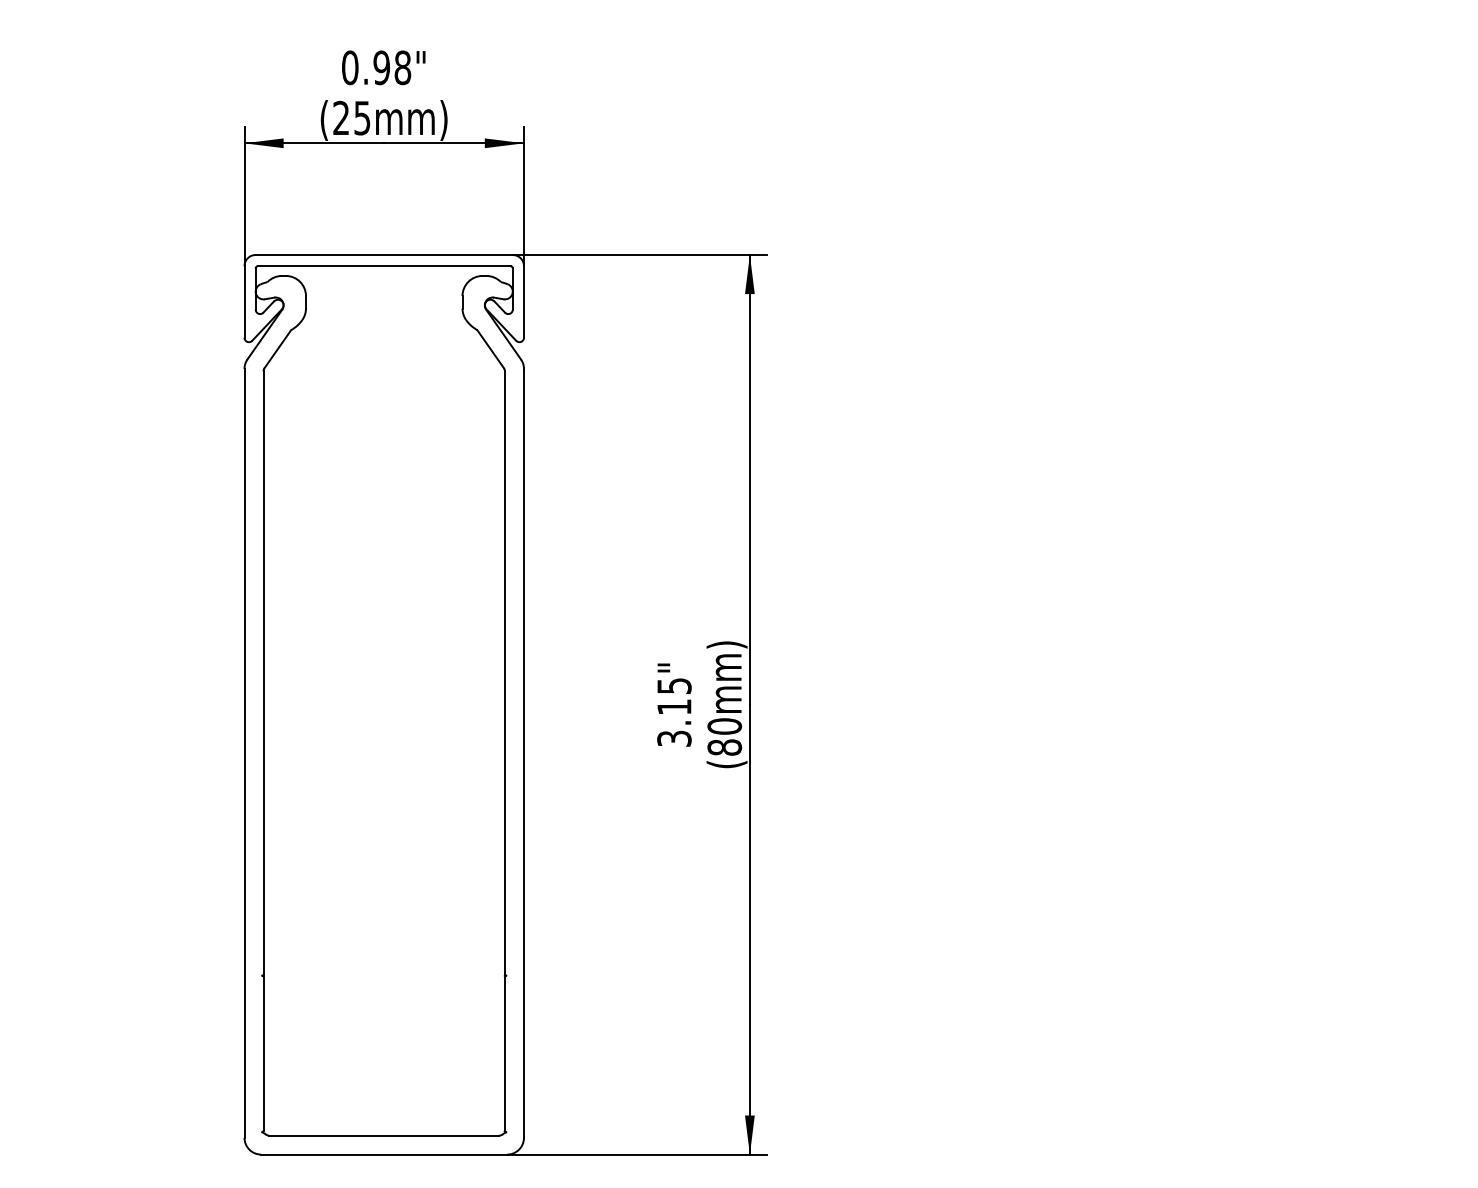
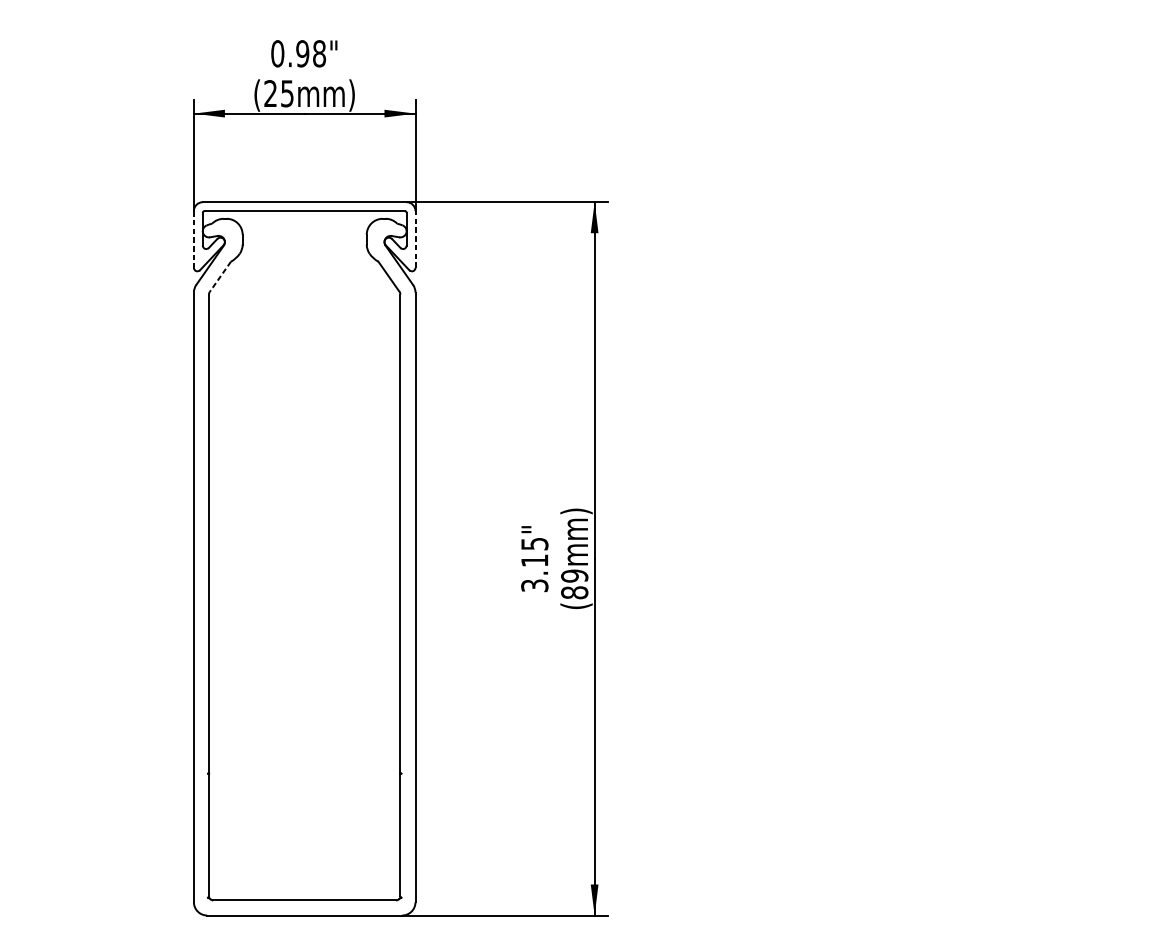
line: (244, 301) -> (193, 239), solid -> dashed
line: (523, 301) -> (415, 239), solid -> dashed
line: (277, 349) -> (220, 277), solid -> dashed
text: (724, 726) -> (574, 576), (80mm) -> (89mm)

